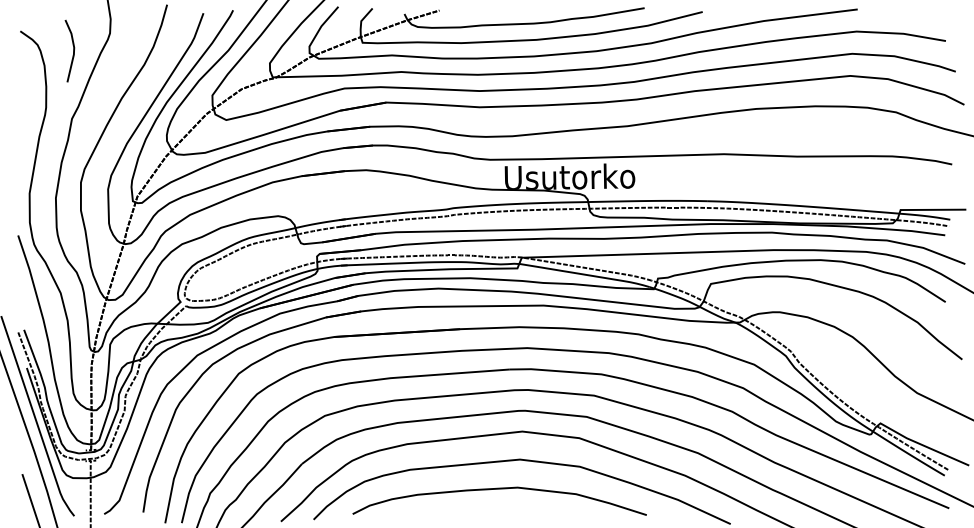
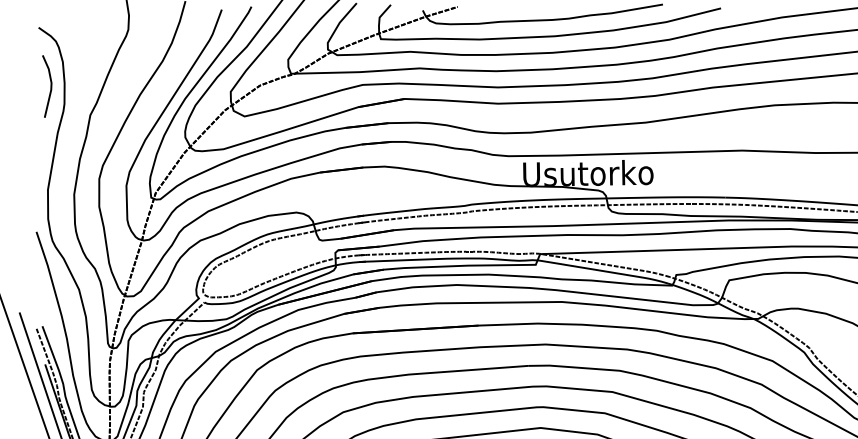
line: (73, 50) -> (50, 85), moved

